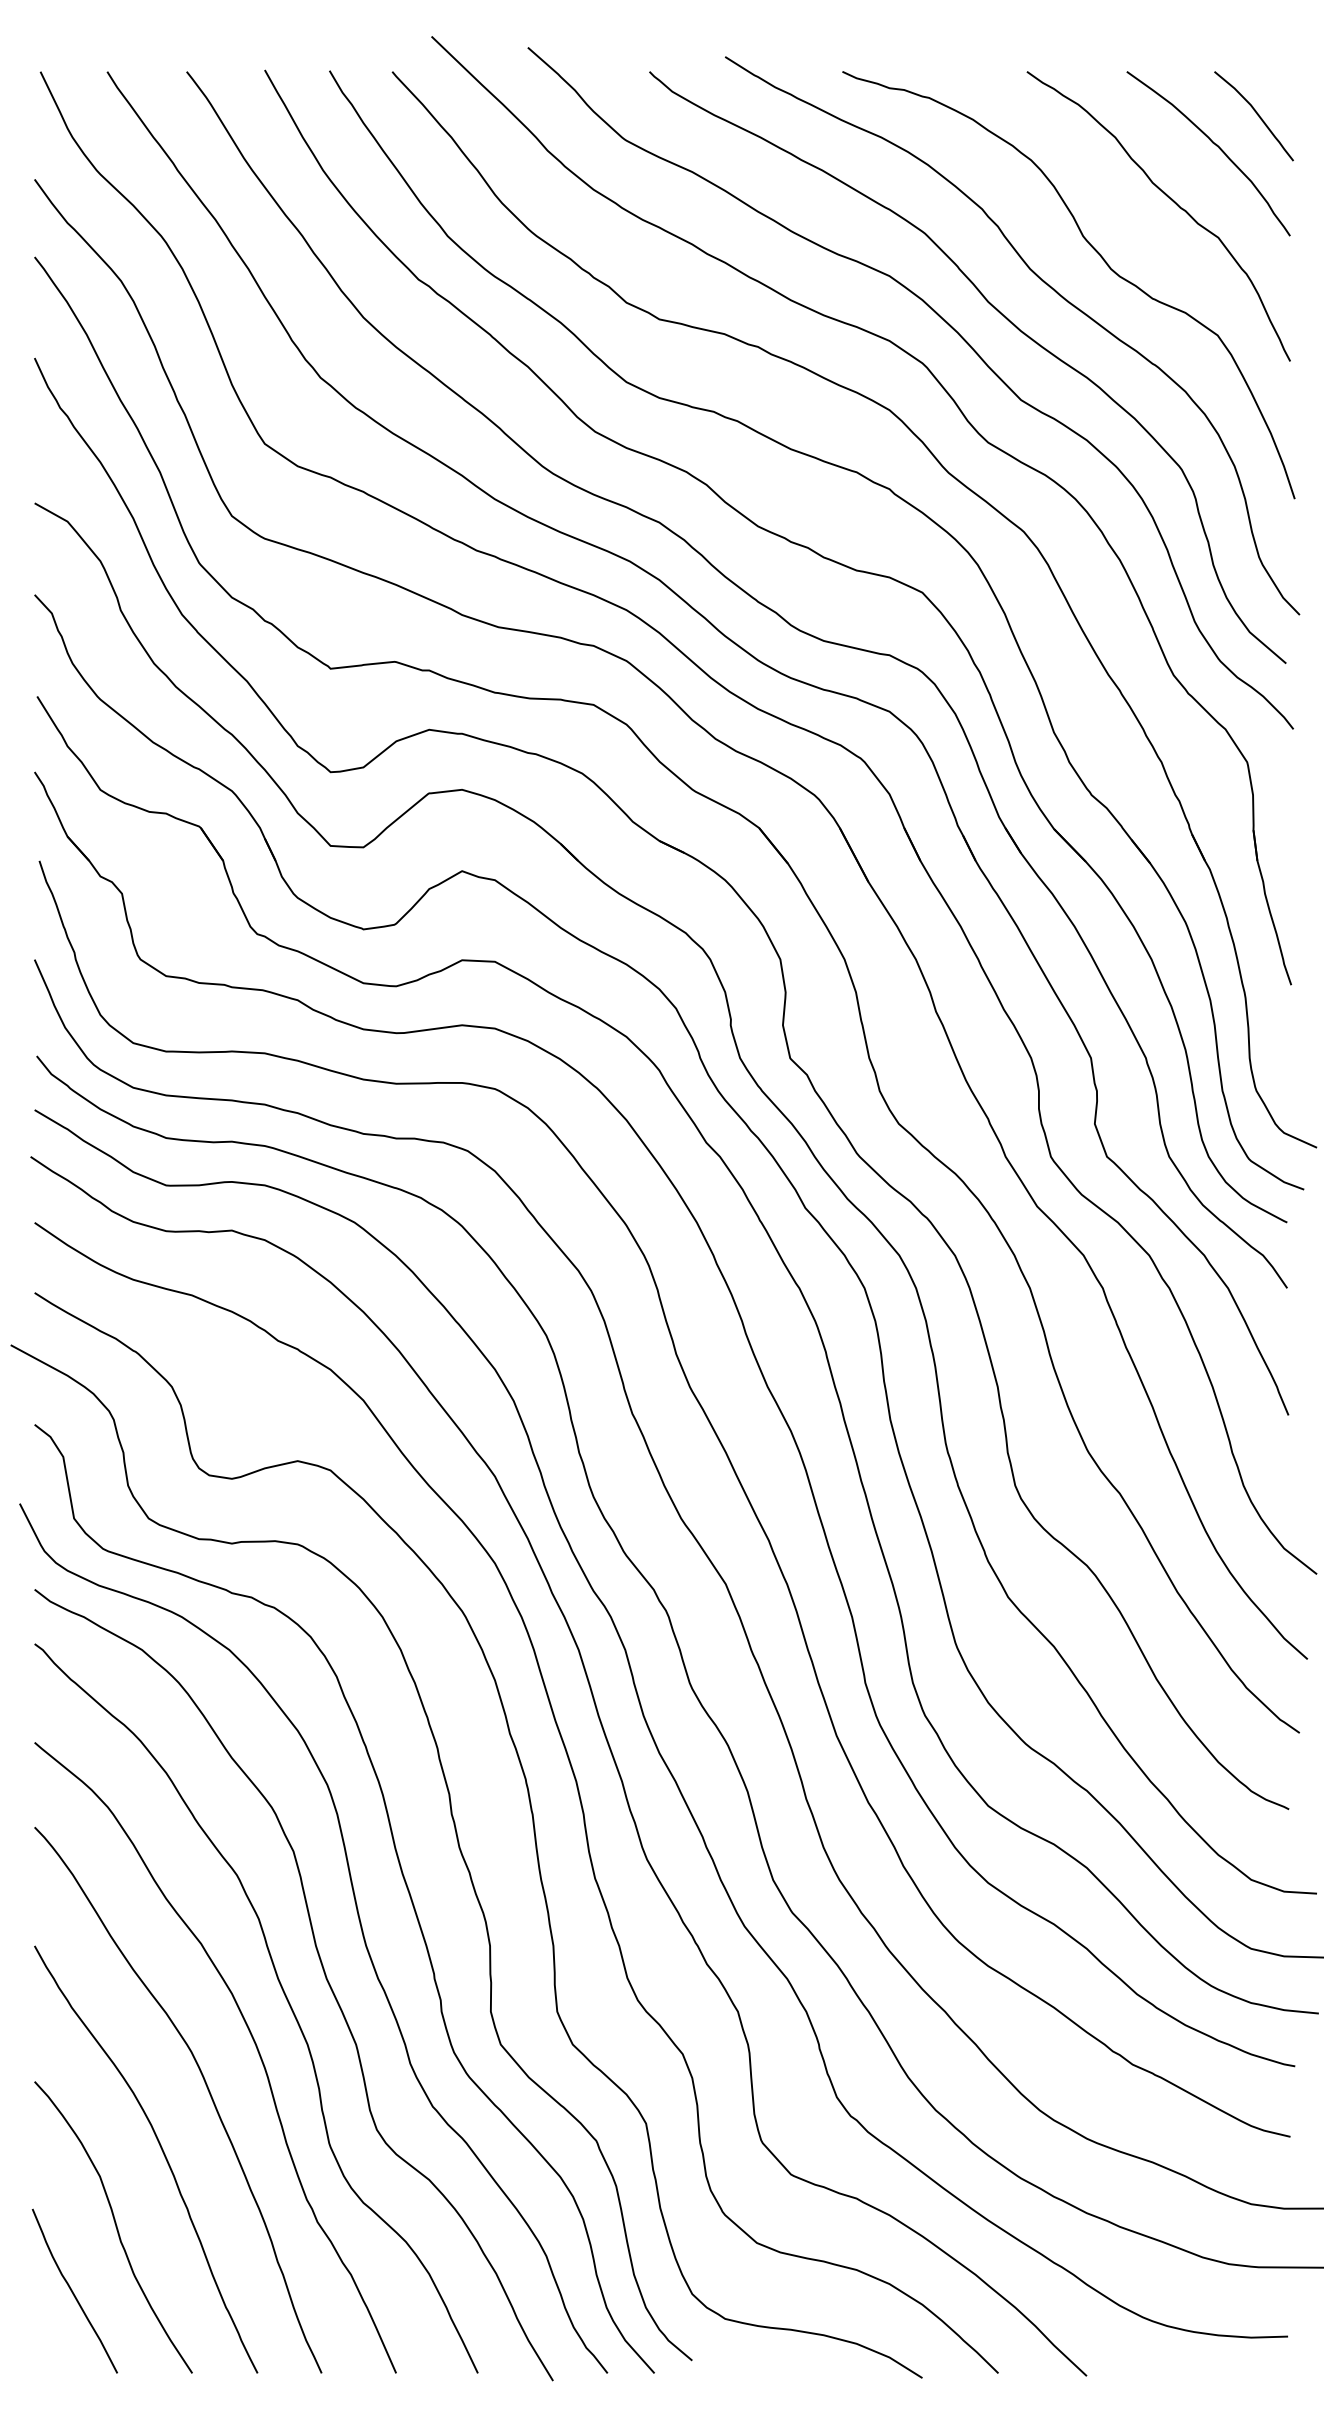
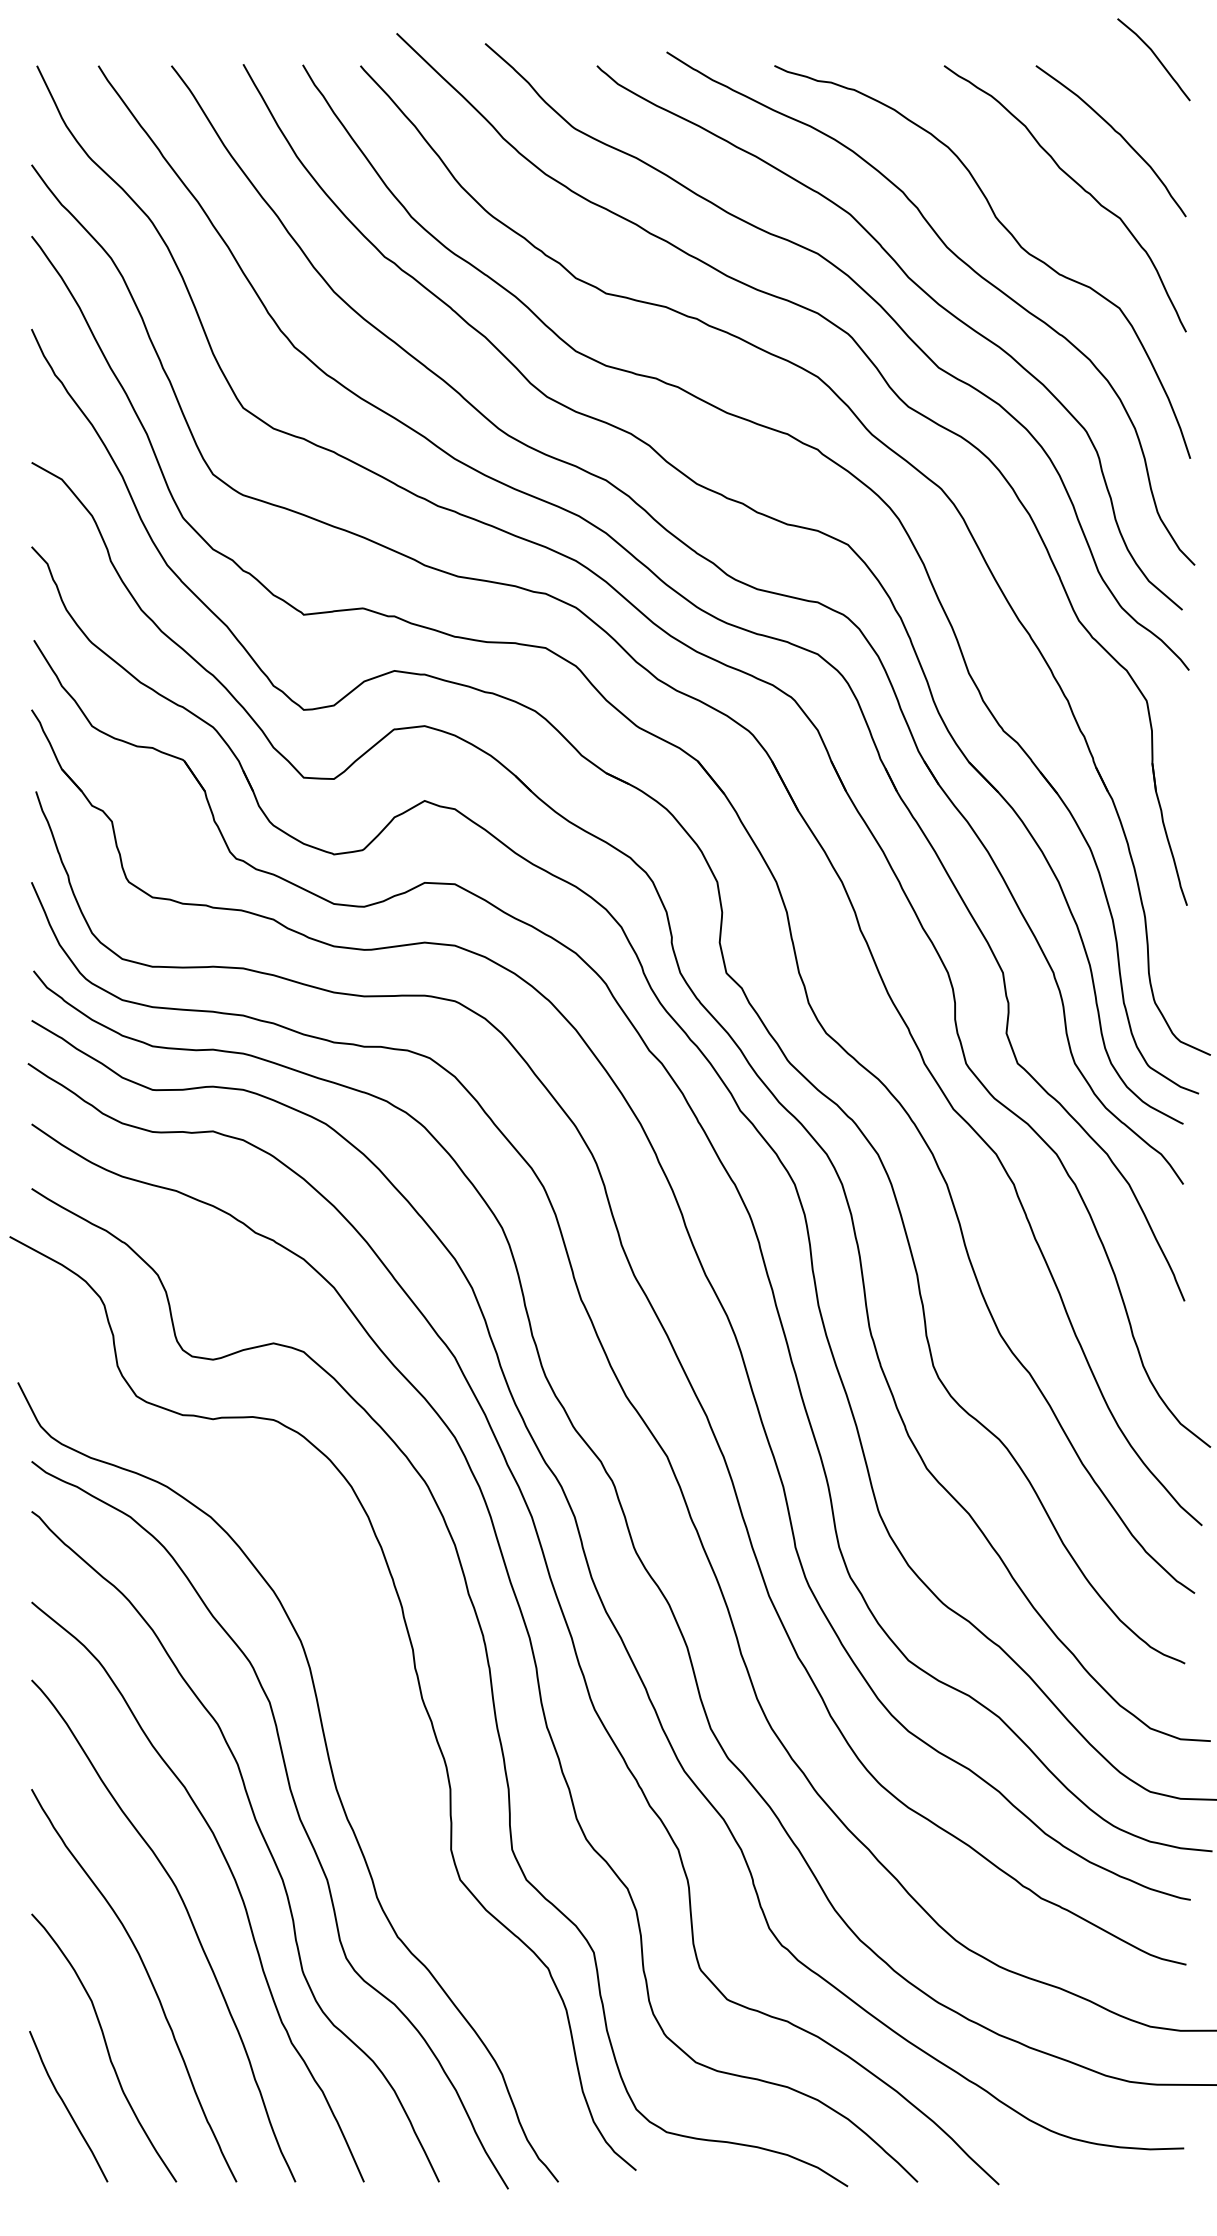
curve: (1255, 113) -> (1155, 57), moved
curve: (402, 1876) -> (369, 1725), removed

